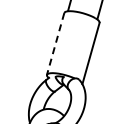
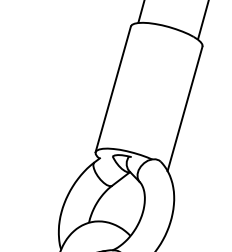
line: (55, 44) -> (112, 90), dashed -> solid

